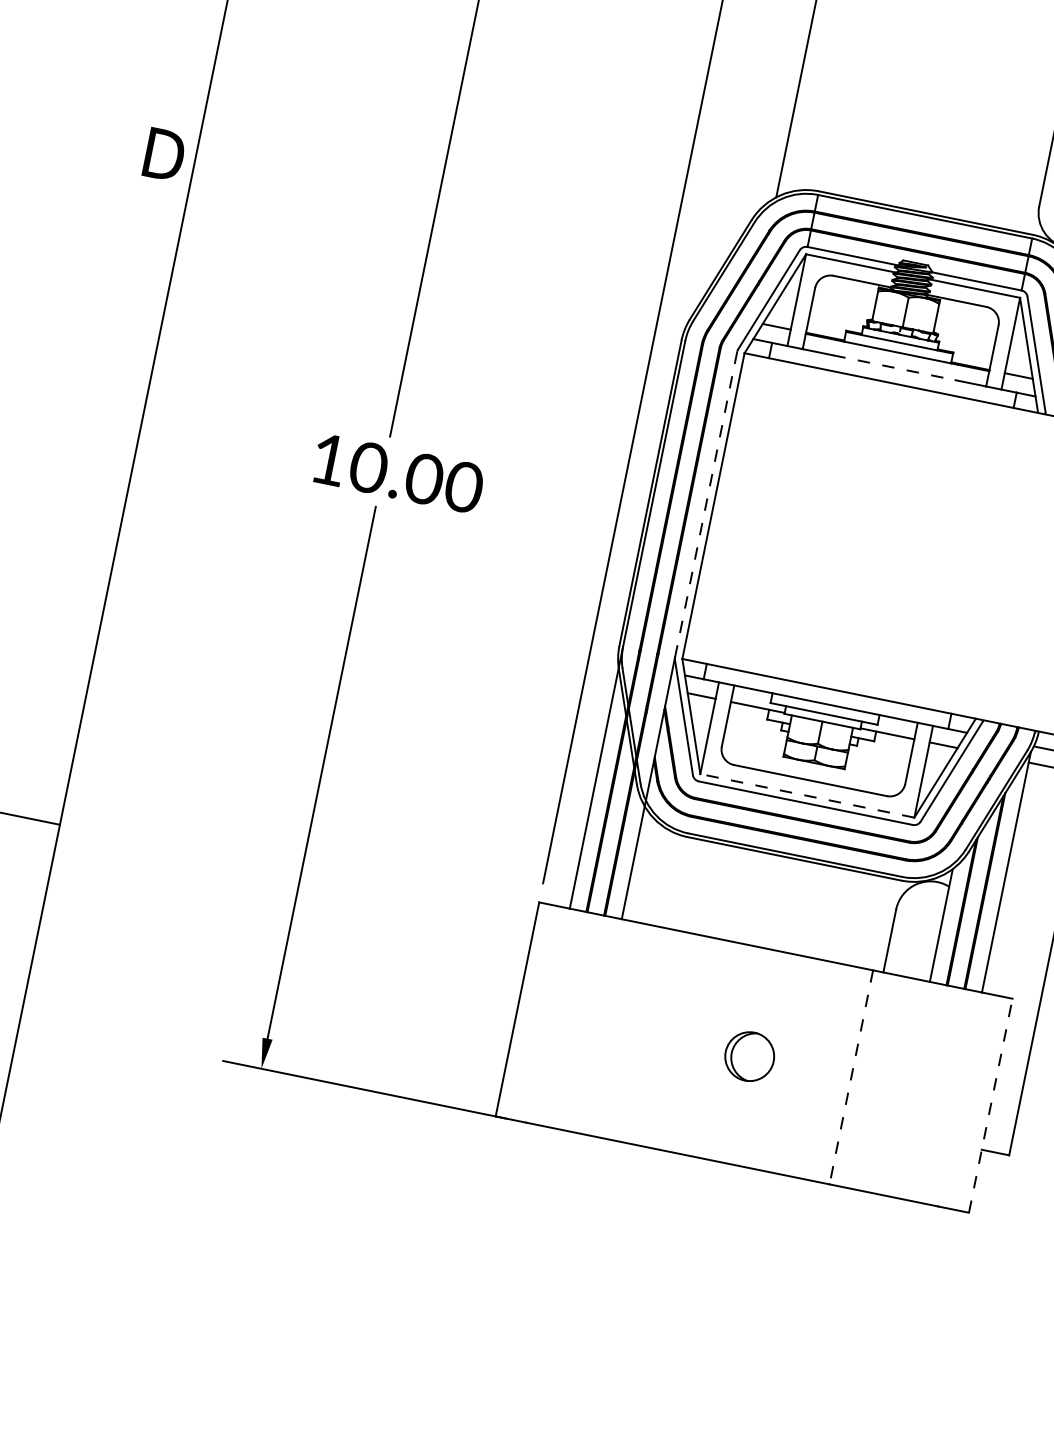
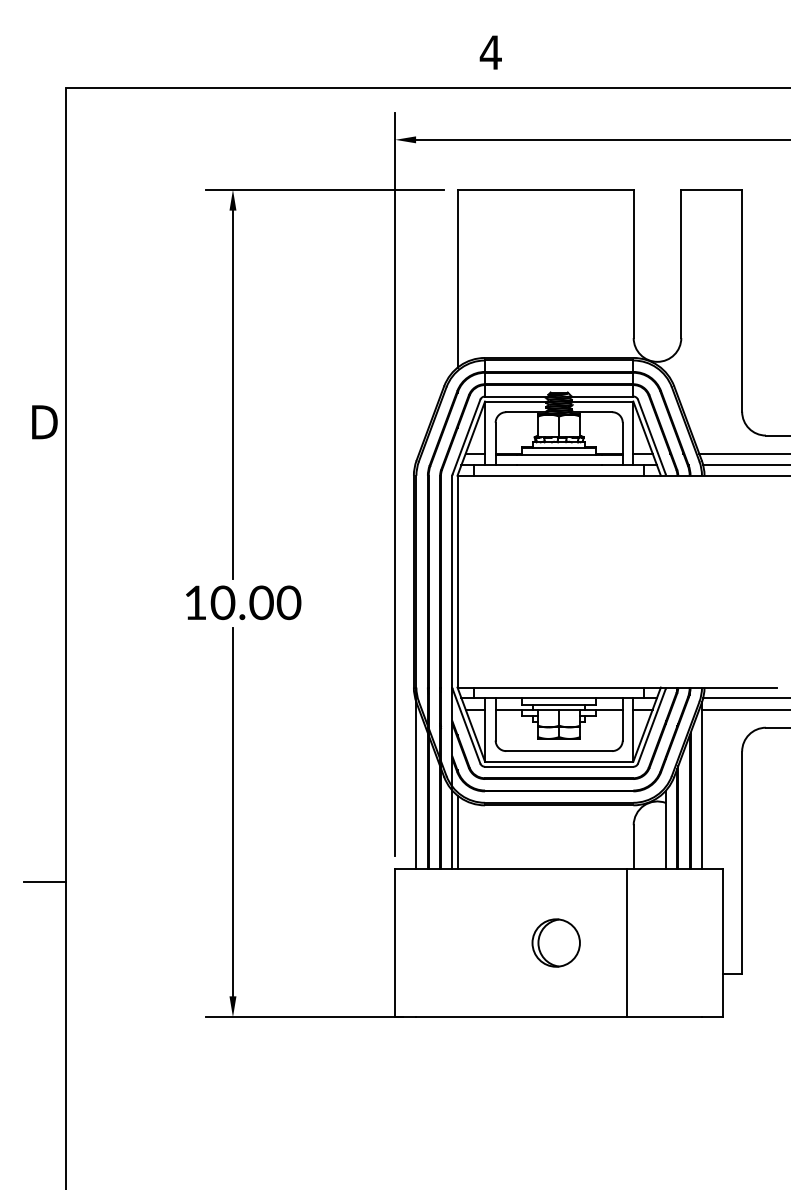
line: (894, 368) -> (559, 465), dashed -> solid
line: (706, 504) -> (452, 581), dashed -> solid
line: (806, 795) -> (558, 761), dashed -> solid
line: (640, 866) -> (457, 831), added
part: (748, 1055) -> (555, 942), size x1.43
line: (851, 1077) -> (626, 943), dashed -> solid
line: (991, 1105) -> (723, 942), dashed -> solid

